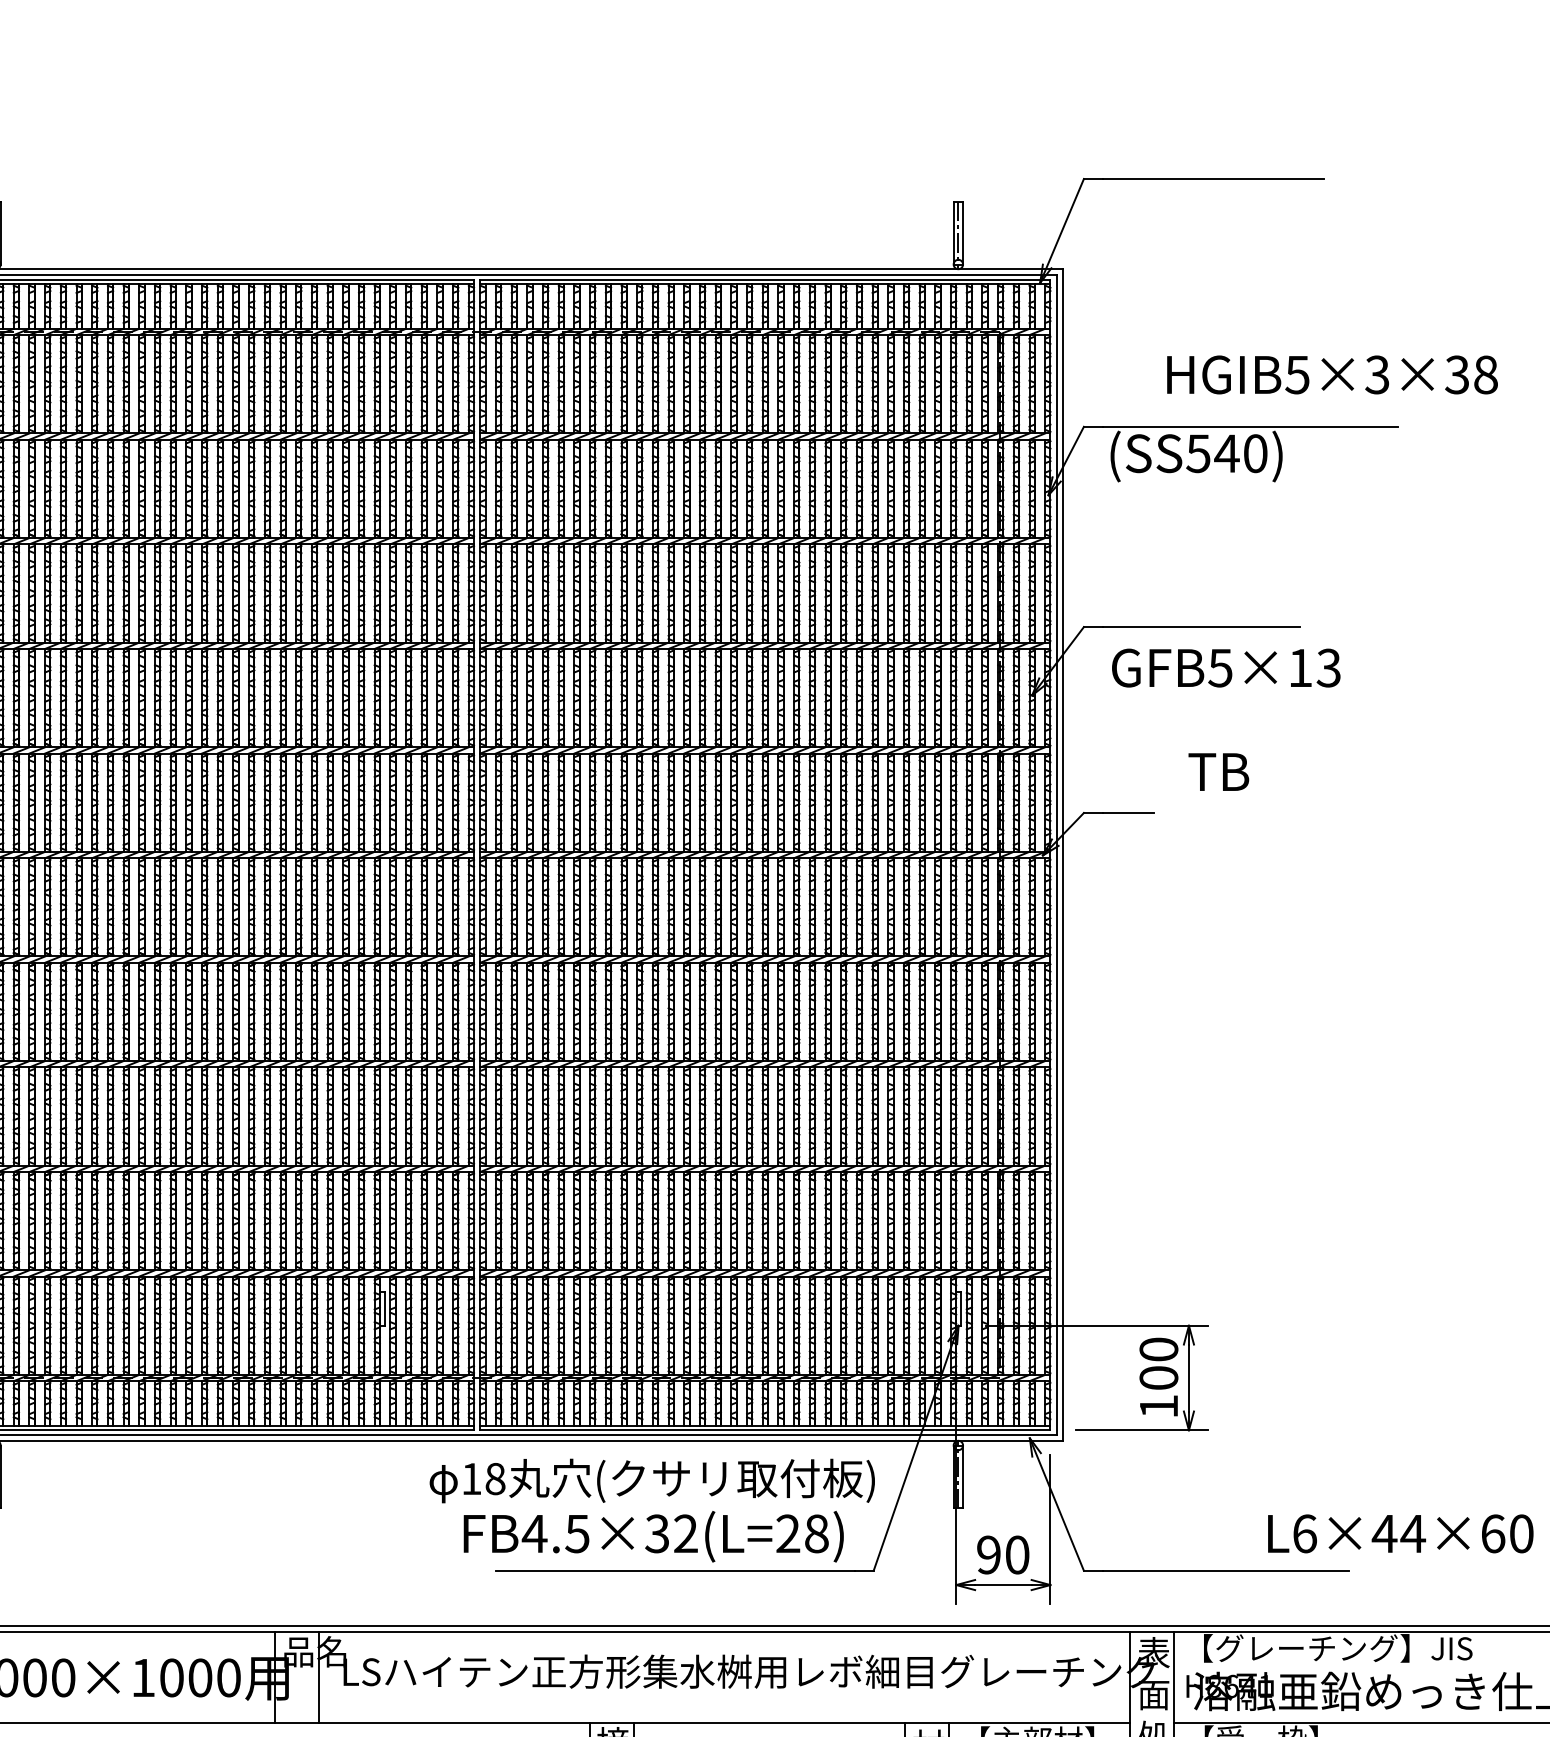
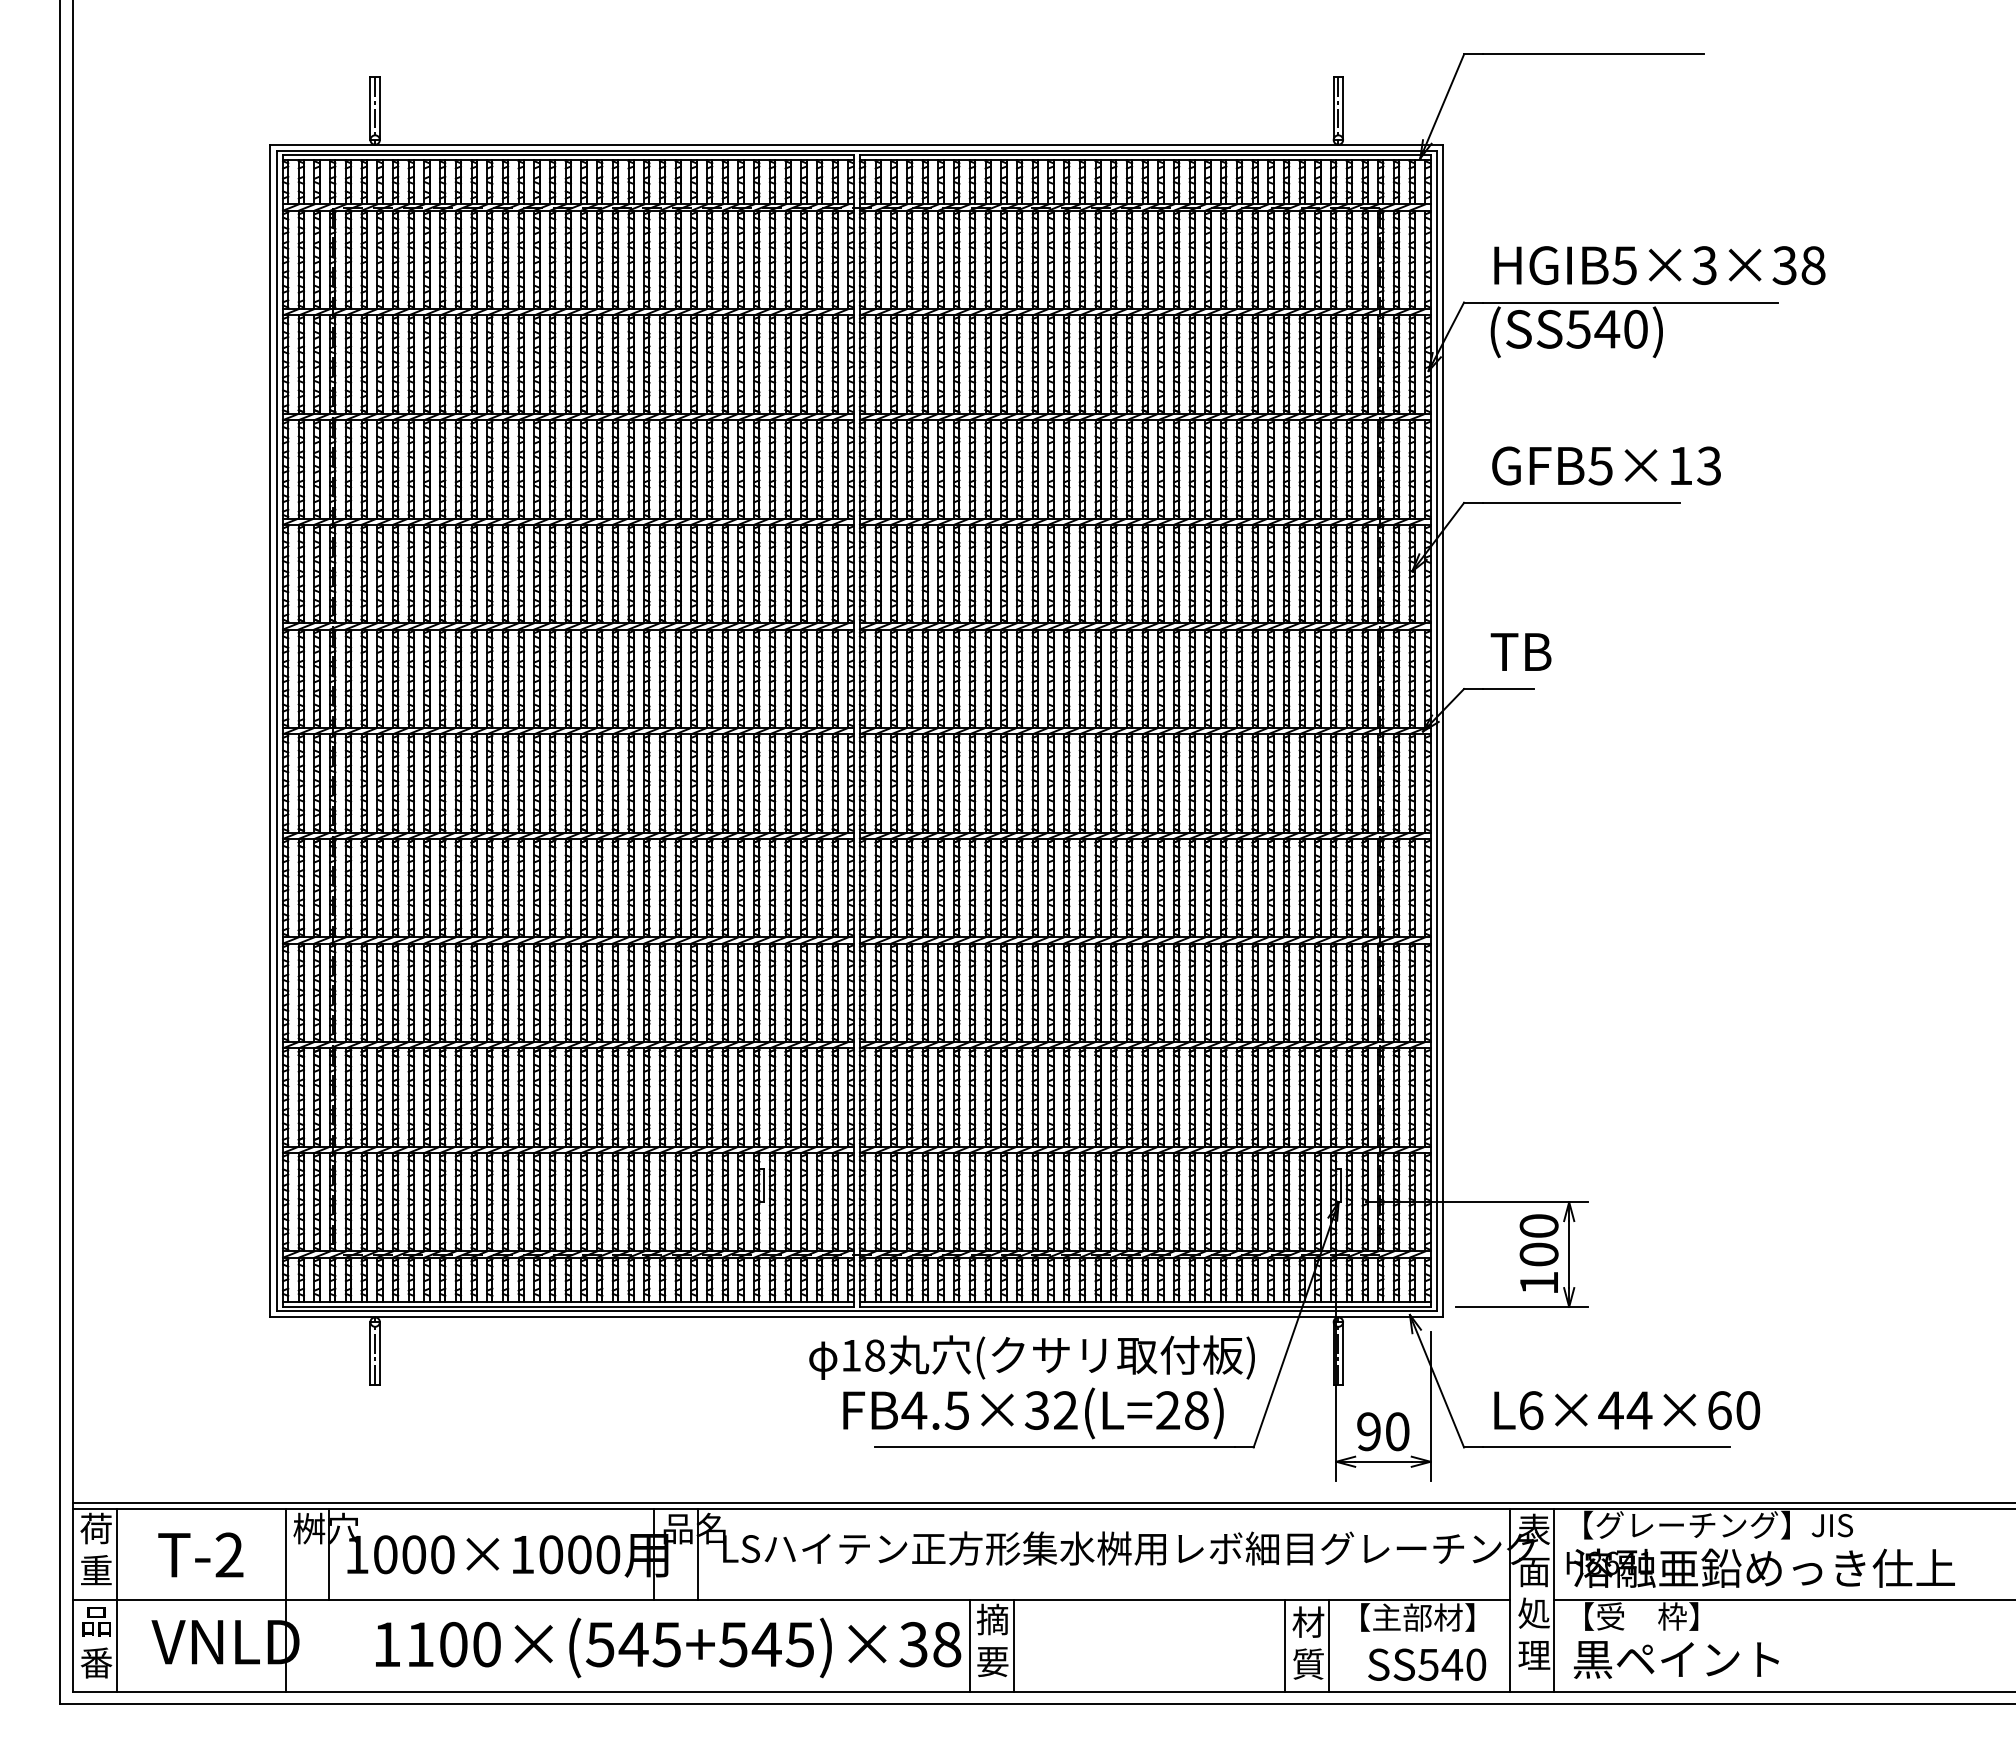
text: (1332, 374) -> (1659, 265), moved
text: (1226, 667) -> (1606, 465), moved
text: (1218, 771) -> (1520, 651), moved
text: (1401, 1533) -> (1627, 1410), moved

